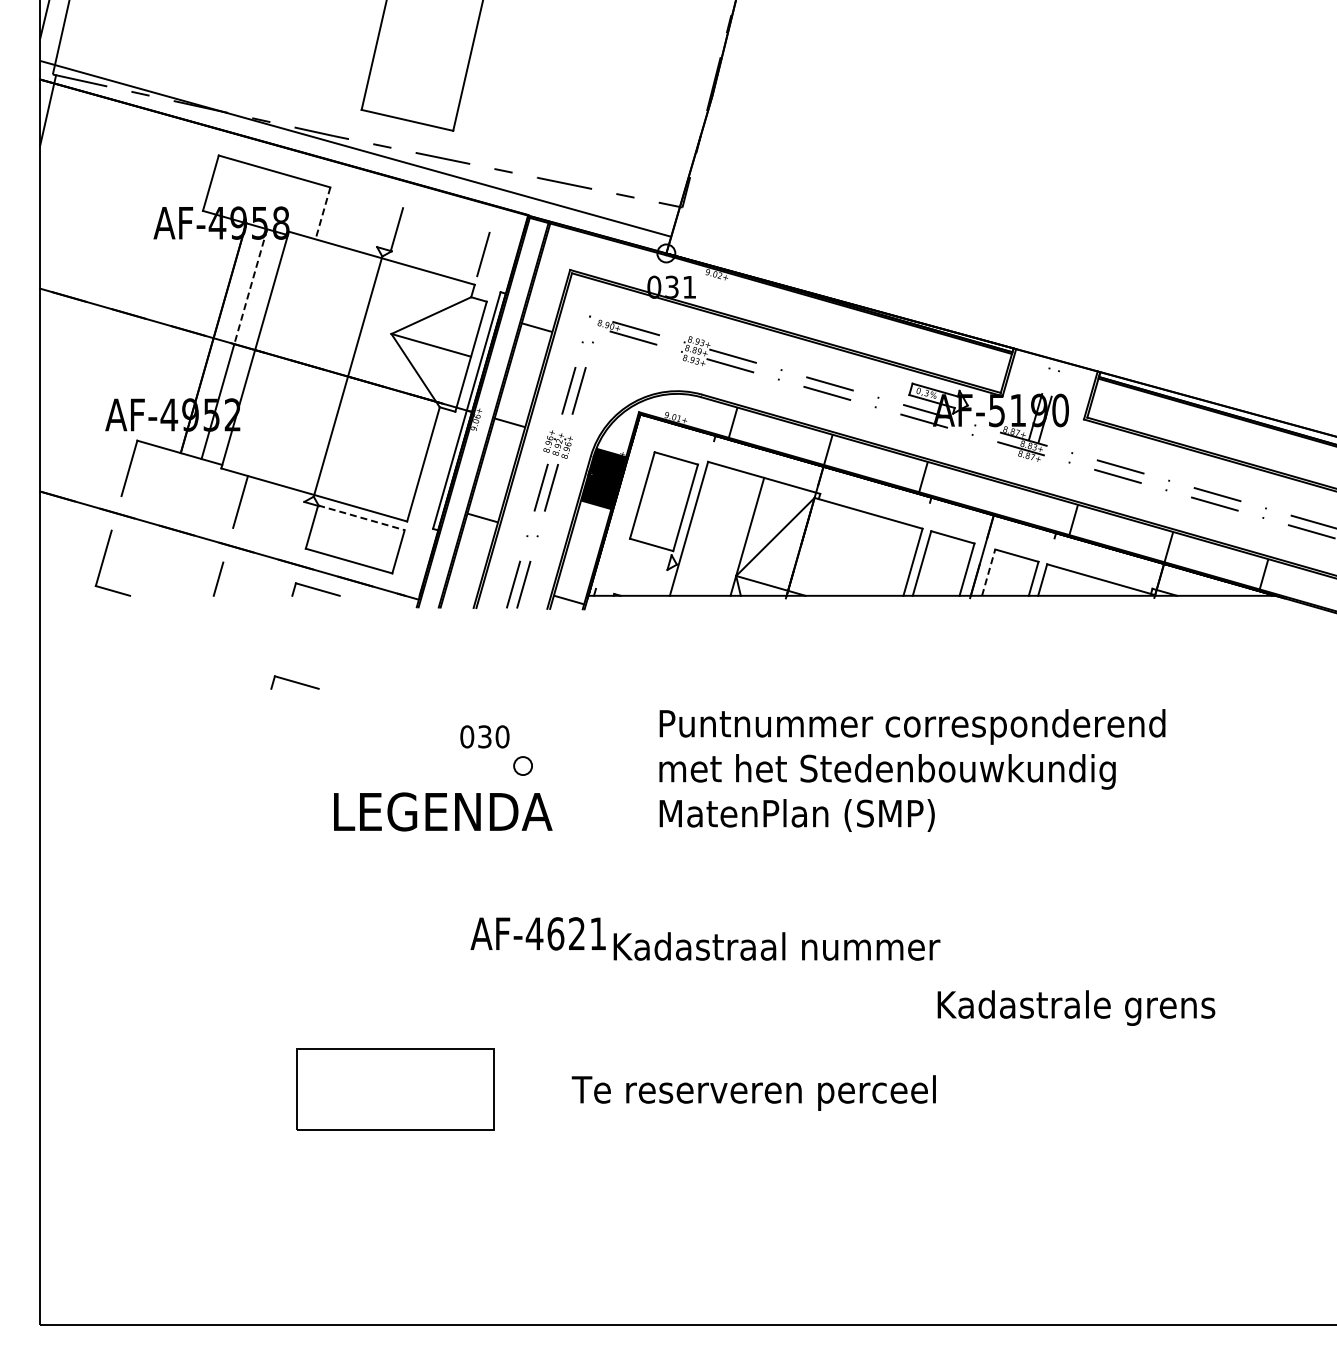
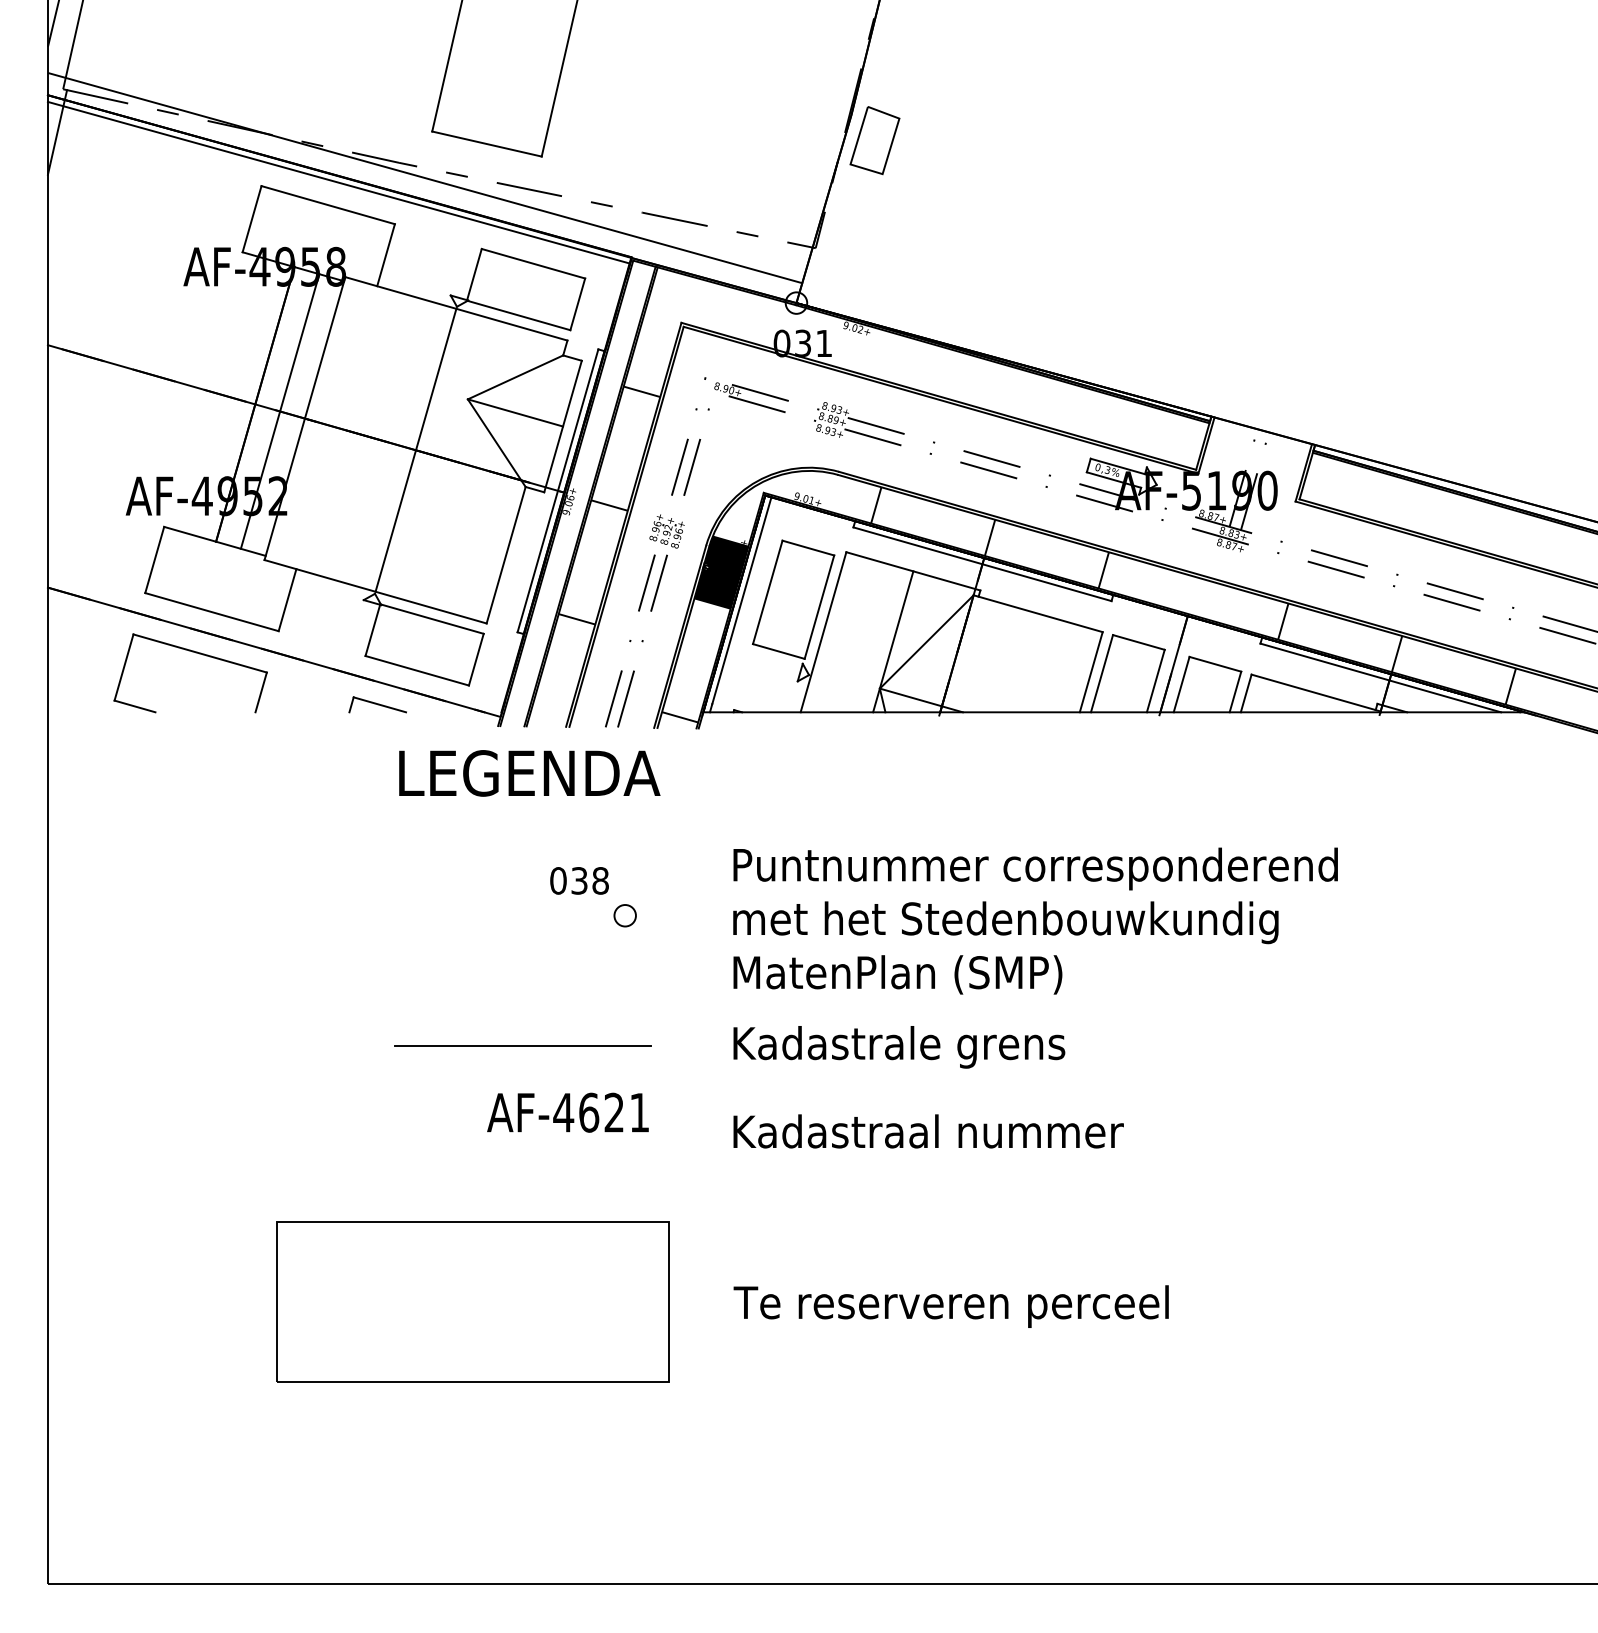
part: (731, 117) -> (874, 140), added
line: (283, 152) -> (338, 182), added
line: (323, 213) -> (386, 255), dashed -> solid
line: (446, 220) -> (533, 263), added
line: (433, 263) -> (518, 315), added
line: (250, 286) -> (299, 342), dashed -> solid
line: (822, 471) -> (983, 563), added
line: (620, 501) -> (741, 599), added
line: (177, 511) -> (212, 611), added
line: (361, 517) -> (432, 618), dashed -> solid
line: (167, 546) -> (200, 653), added
line: (1154, 566) -> (1379, 677), added
line: (988, 572) -> (1181, 684), dashed -> solid
part: (294, 682) -> (351, 815), removed
text: (502, 736) -> (600, 880), 030 -> 038
text: (912, 770) -> (1035, 921), moved
text: (443, 811) -> (530, 772), moved
line: (437, 875) -> (522, 1046), added
text: (537, 933) -> (567, 1112), moved
text: (1076, 1007) -> (899, 1046), moved
part: (395, 1089) -> (472, 1302), size x1.67
text: (753, 1092) -> (950, 1305), moved

